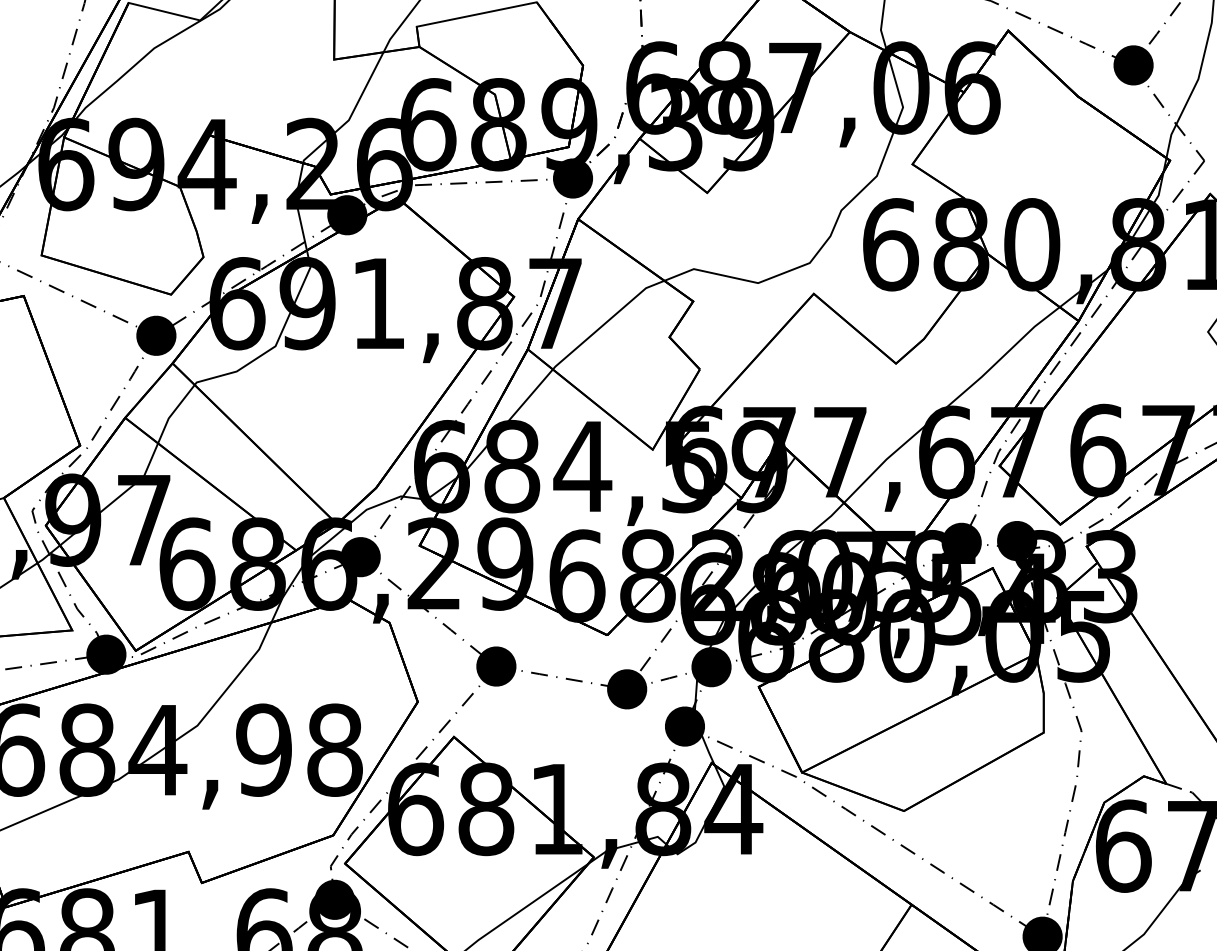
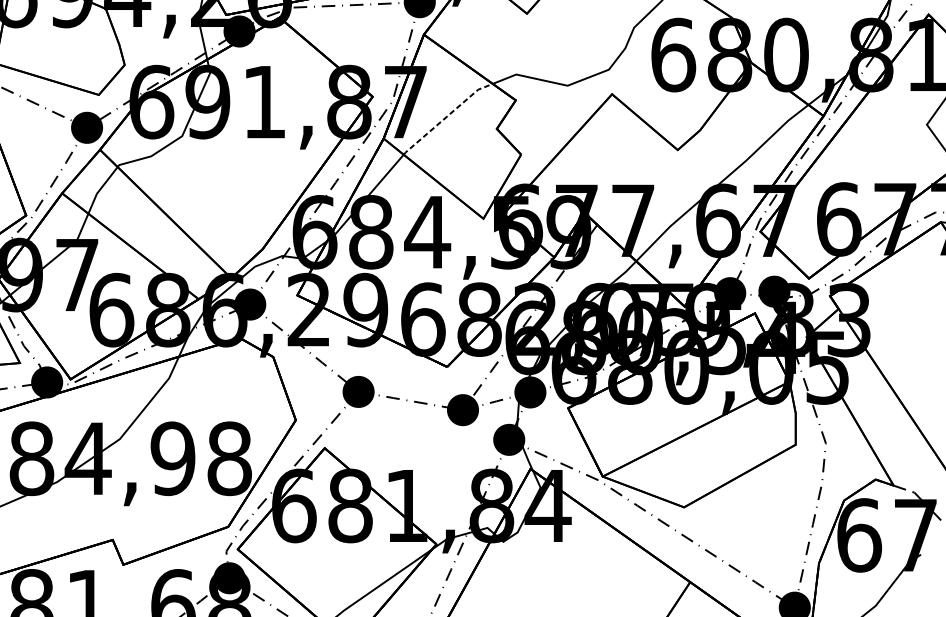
line: (606, 322) -> (446, 117), solid -> dashed

